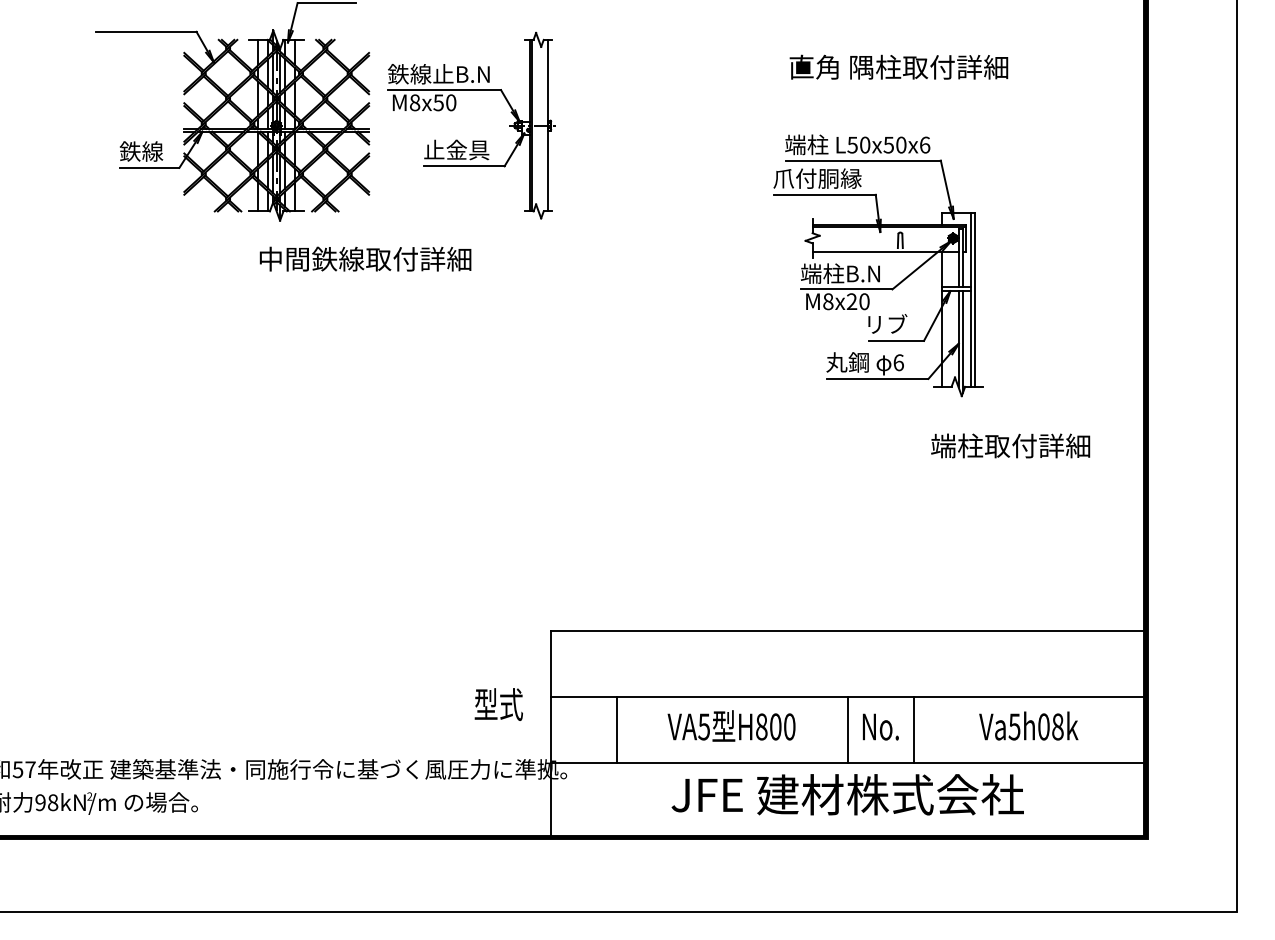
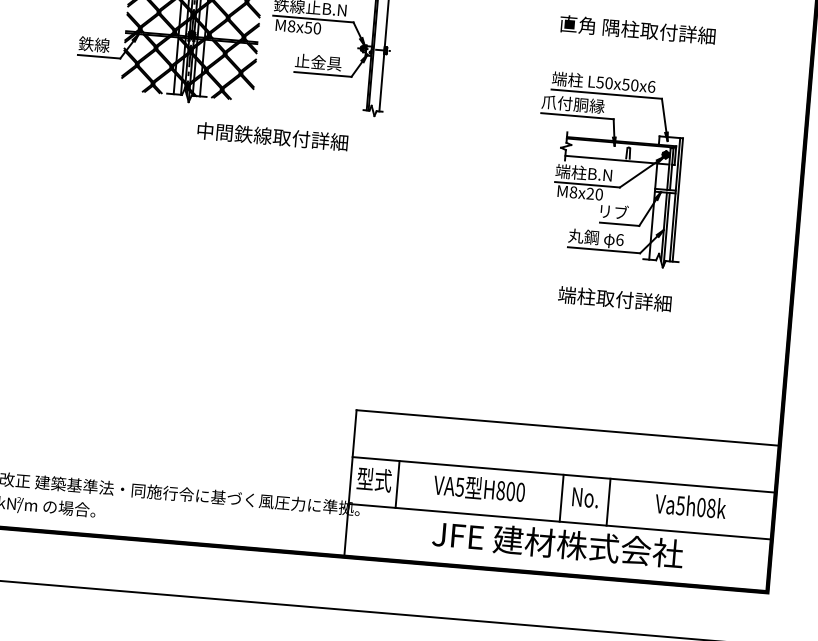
text: (365, 258) -> (272, 136), moved
text: (1010, 445) -> (614, 298), moved
text: (498, 704) -> (374, 479), moved

